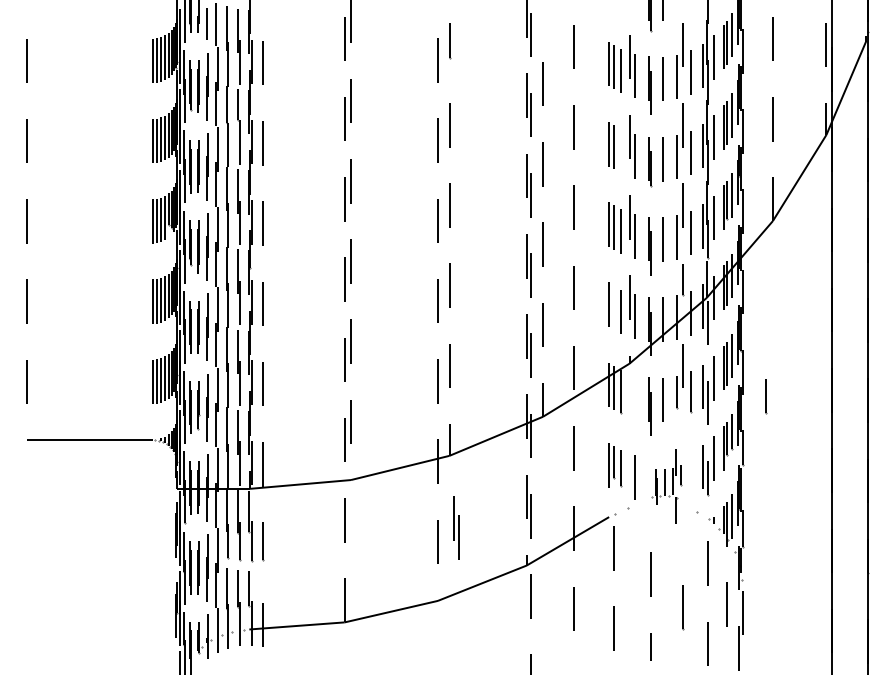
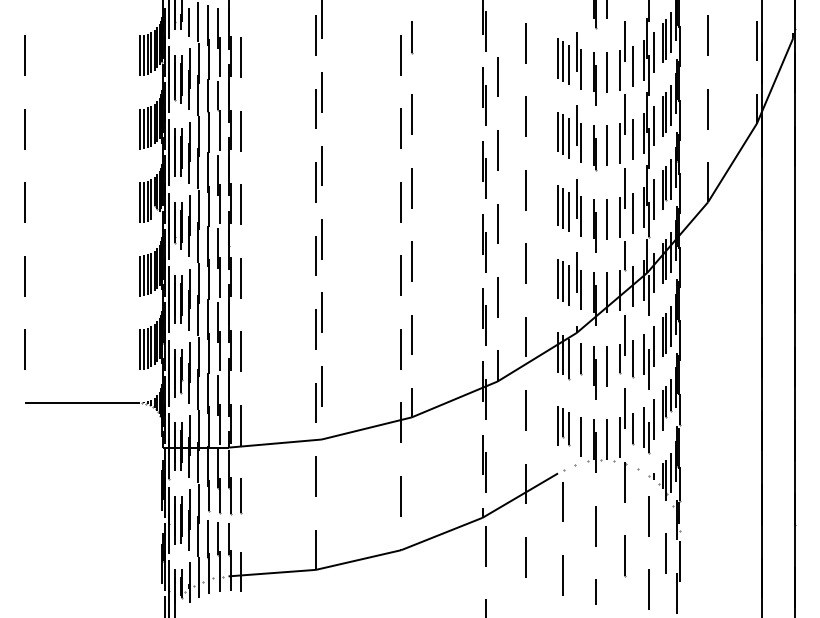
line: (621, 151) -> (569, 138), added
line: (614, 307) -> (562, 281), added
line: (766, 396) -> (582, 359), moved
part: (666, 486) -> (610, 445), size x1.67
part: (456, 527) -> (418, 482), removed

